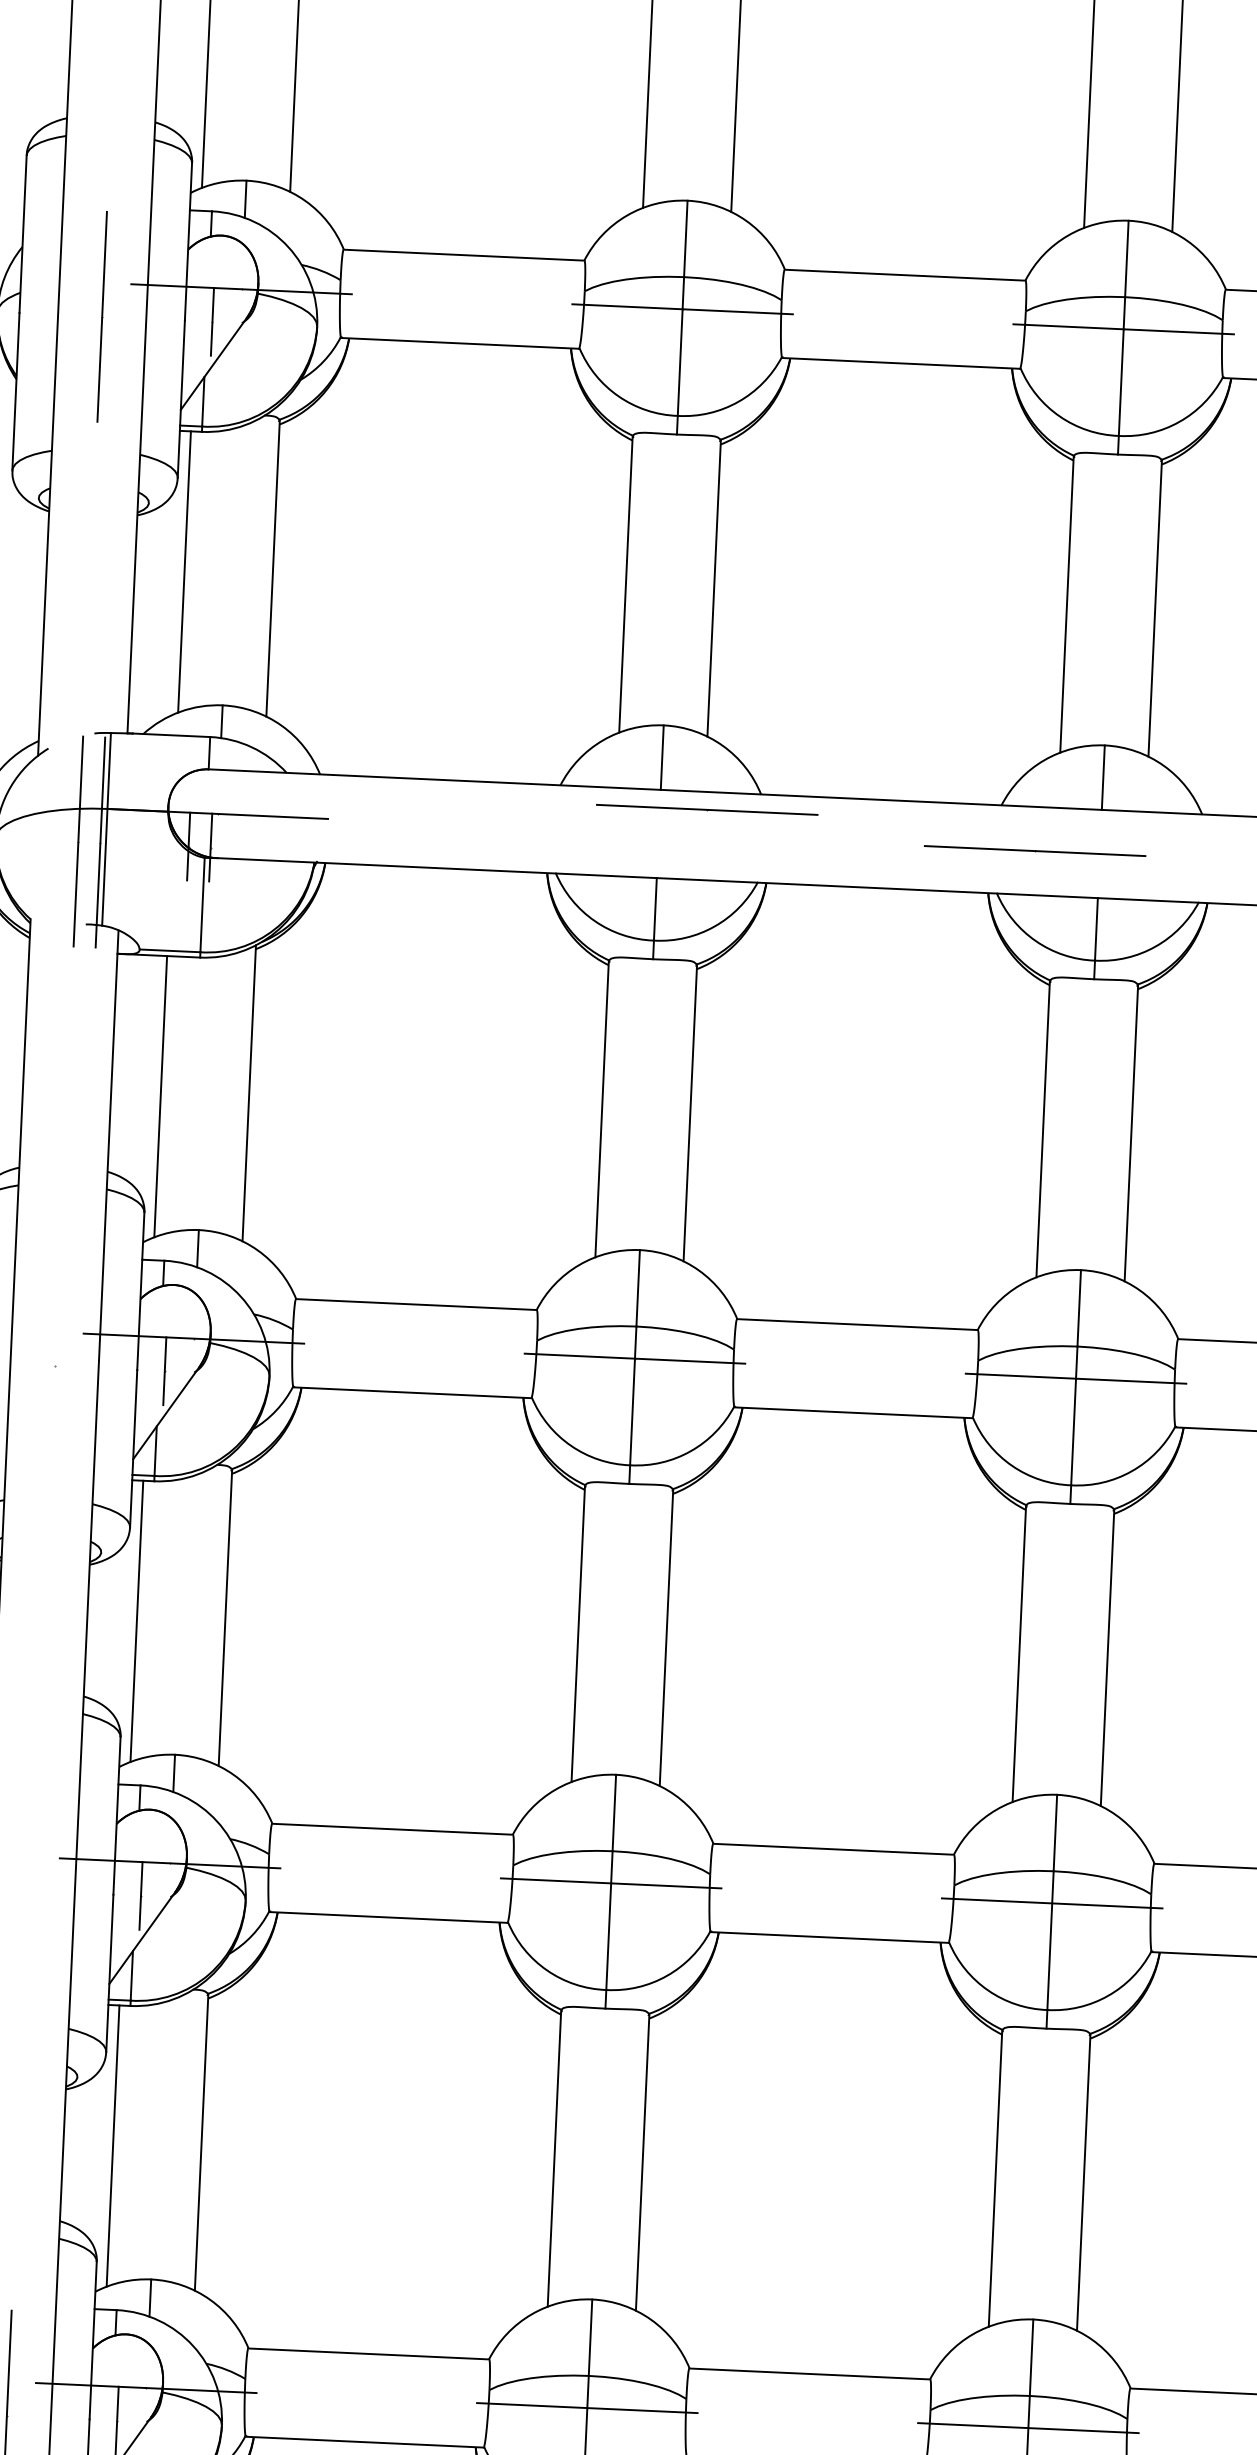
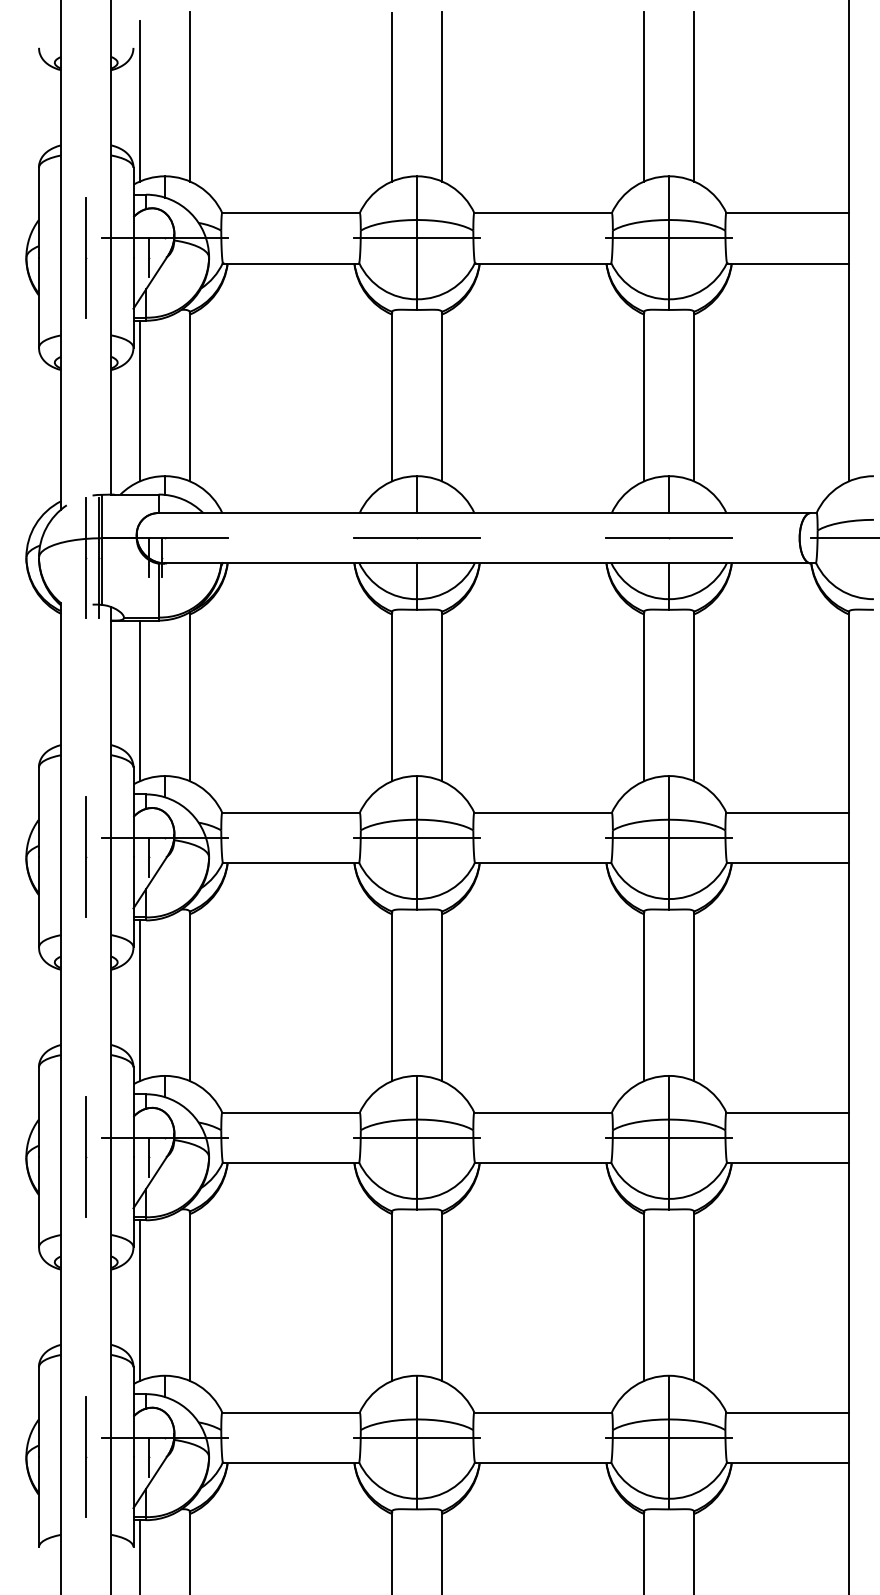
line: (706, 810) -> (416, 538), moved
line: (1033, 851) -> (668, 538), moved
line: (55, 1366) -> (86, 857), added
line: (31, 1889) -> (86, 1156), added

